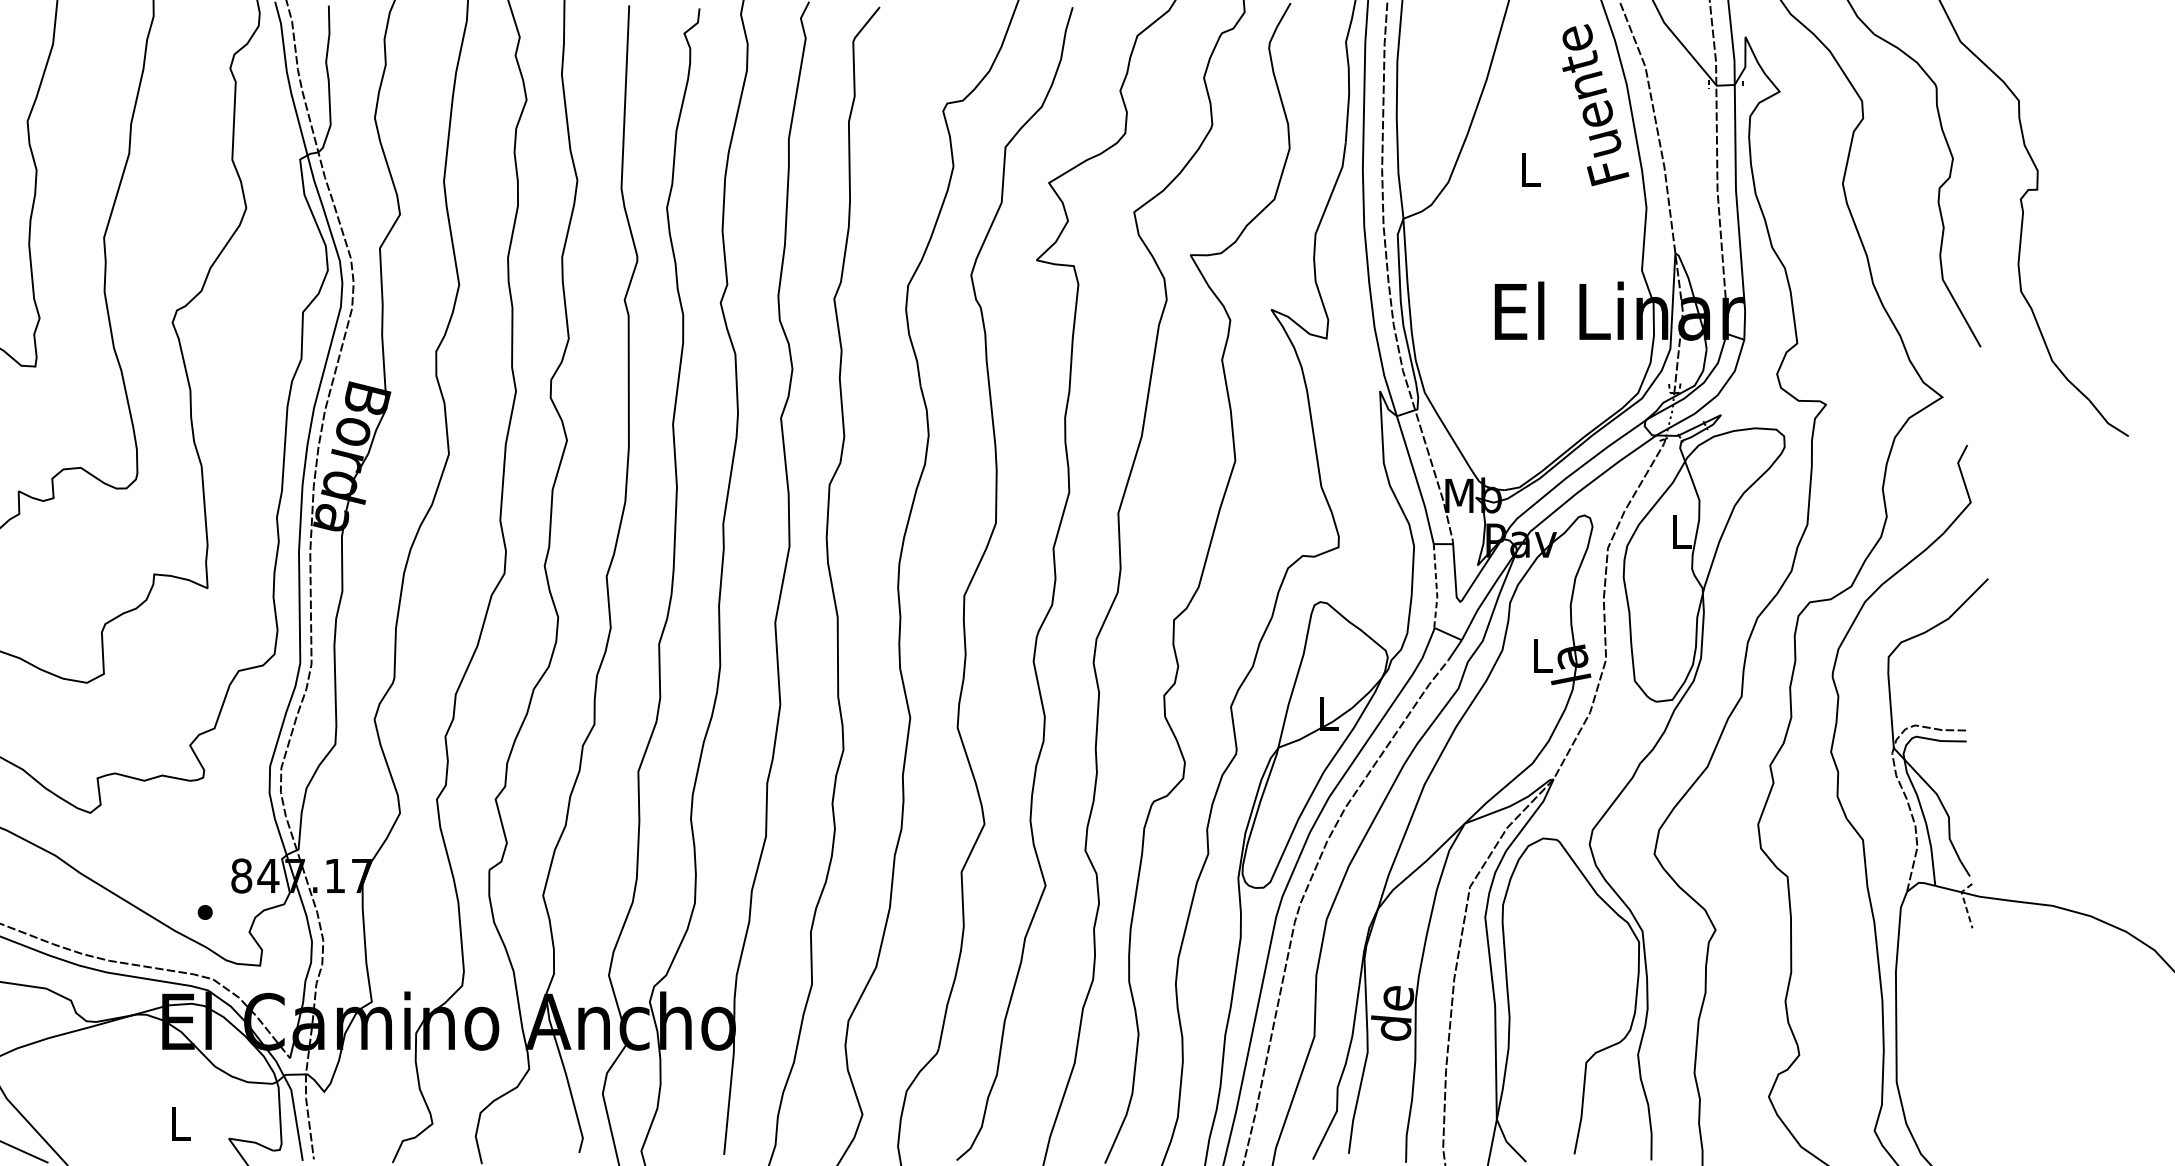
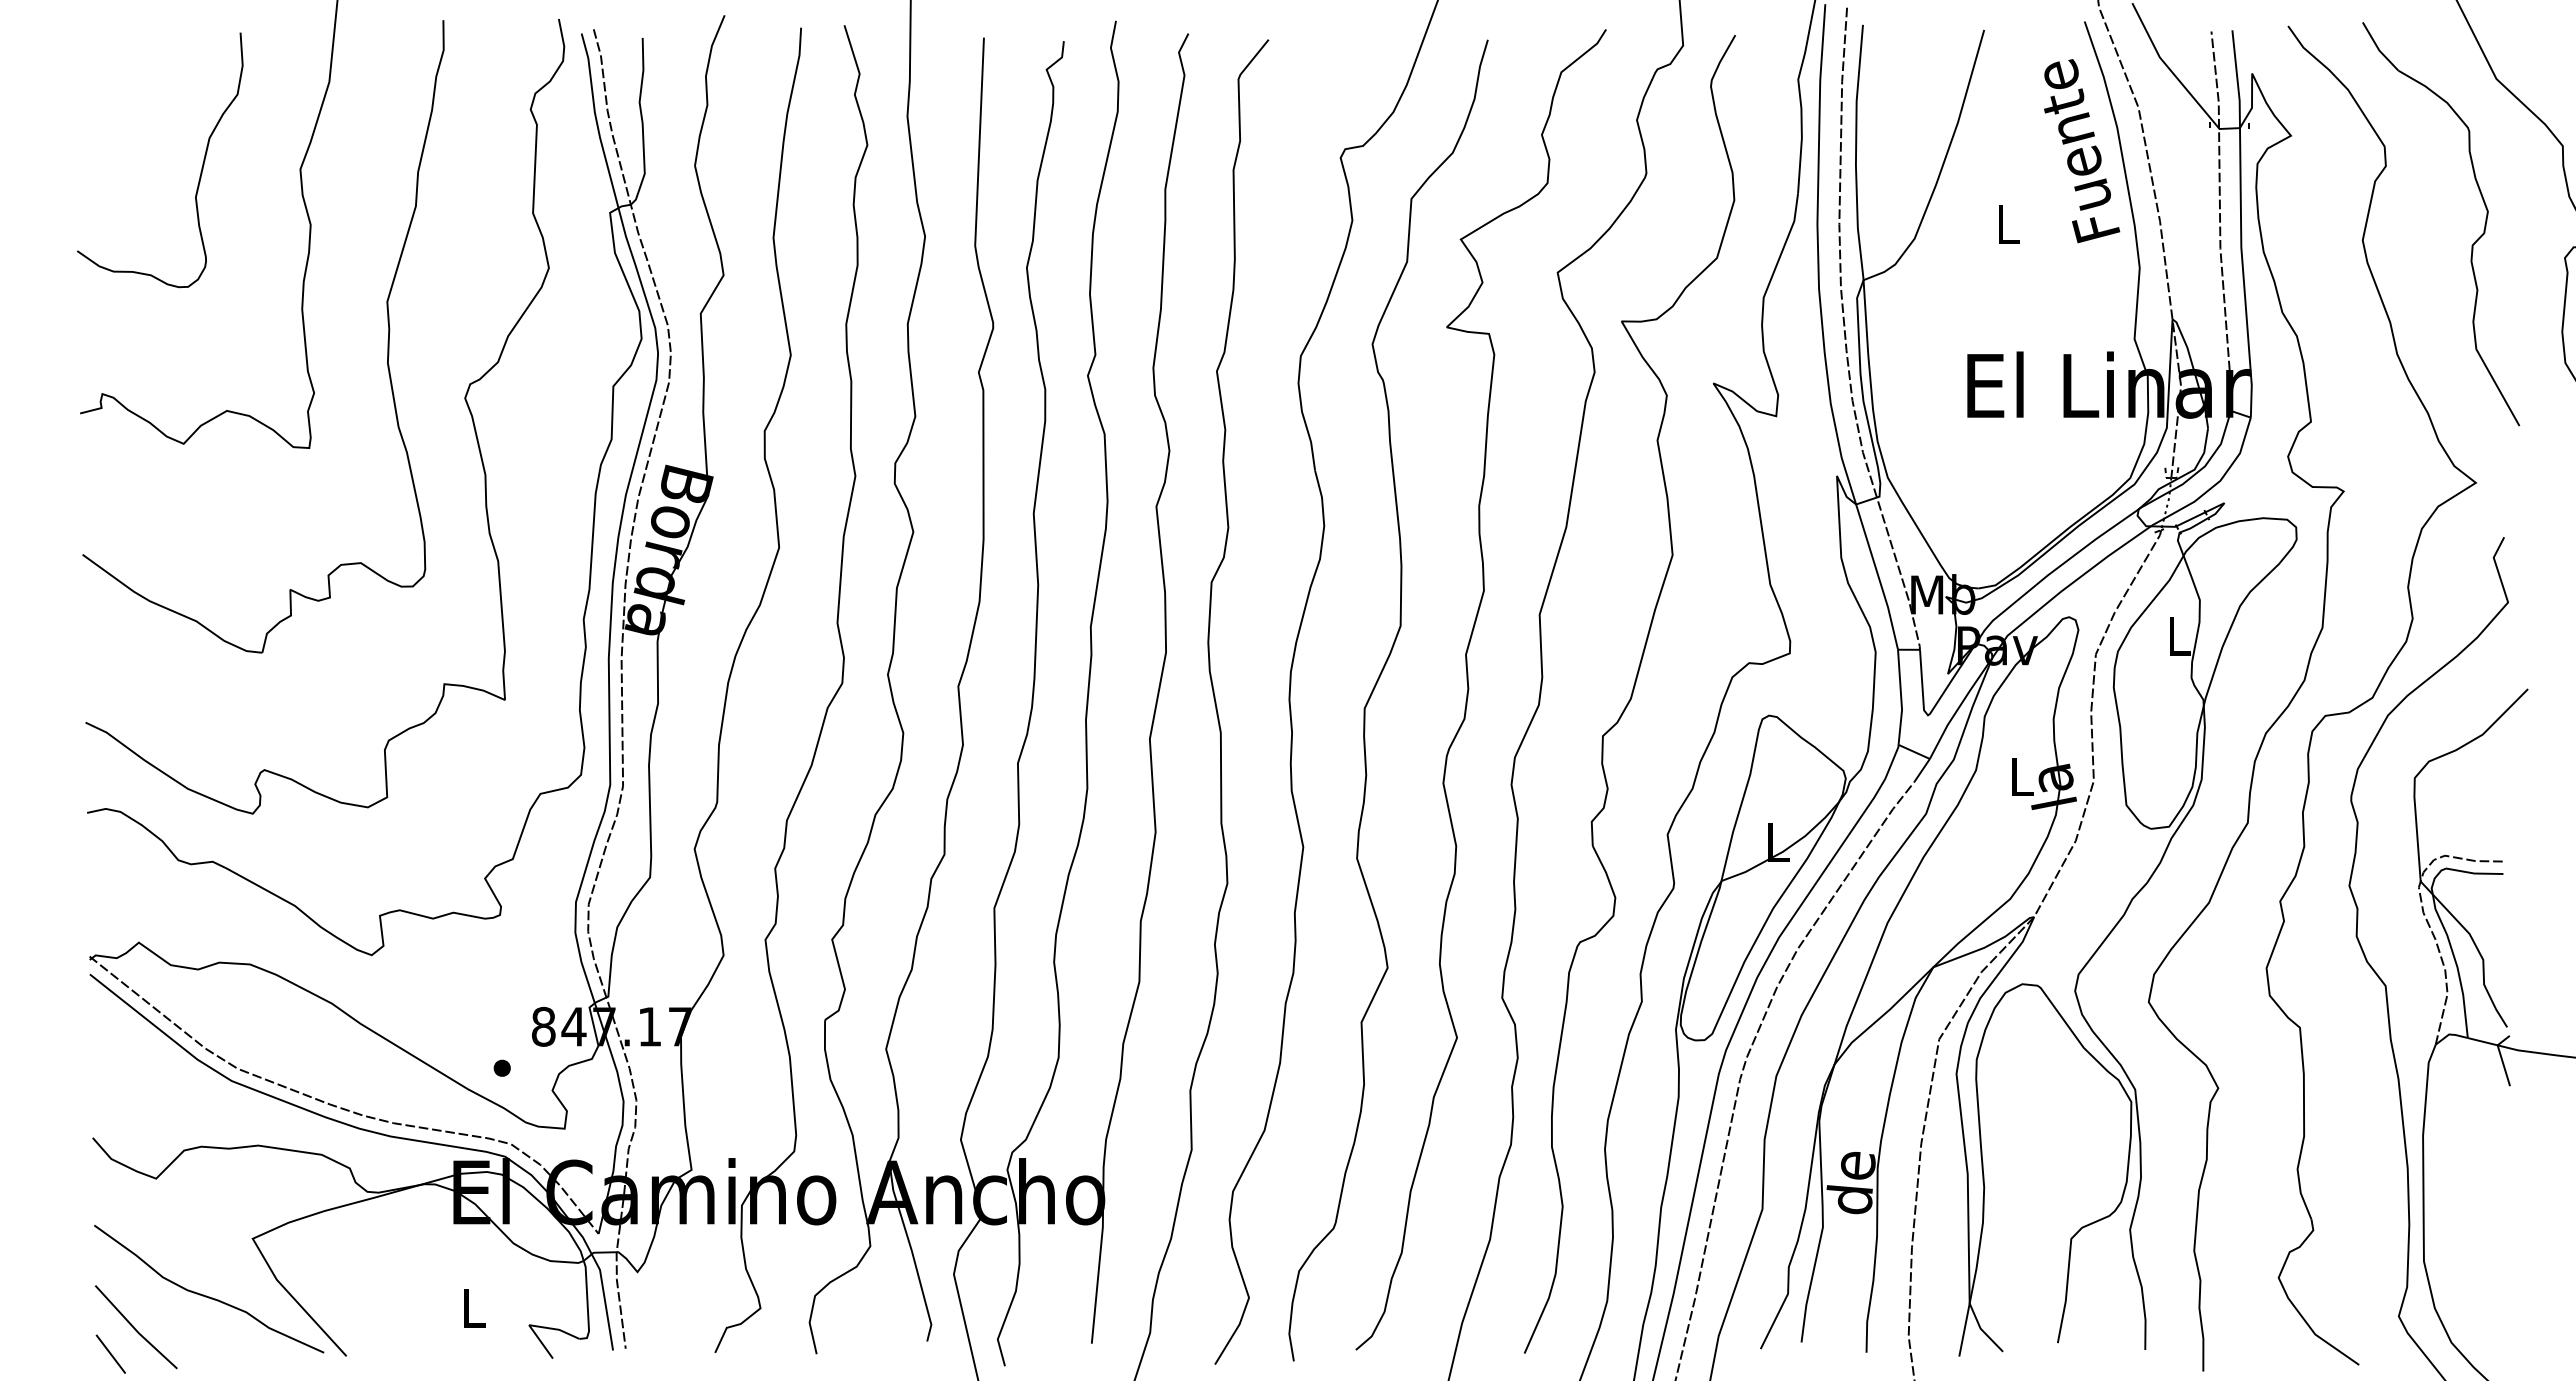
line: (1436, 587) -> (1901, 698), dashed -> solid
line: (1964, 903) -> (2501, 1057), dashed -> solid

